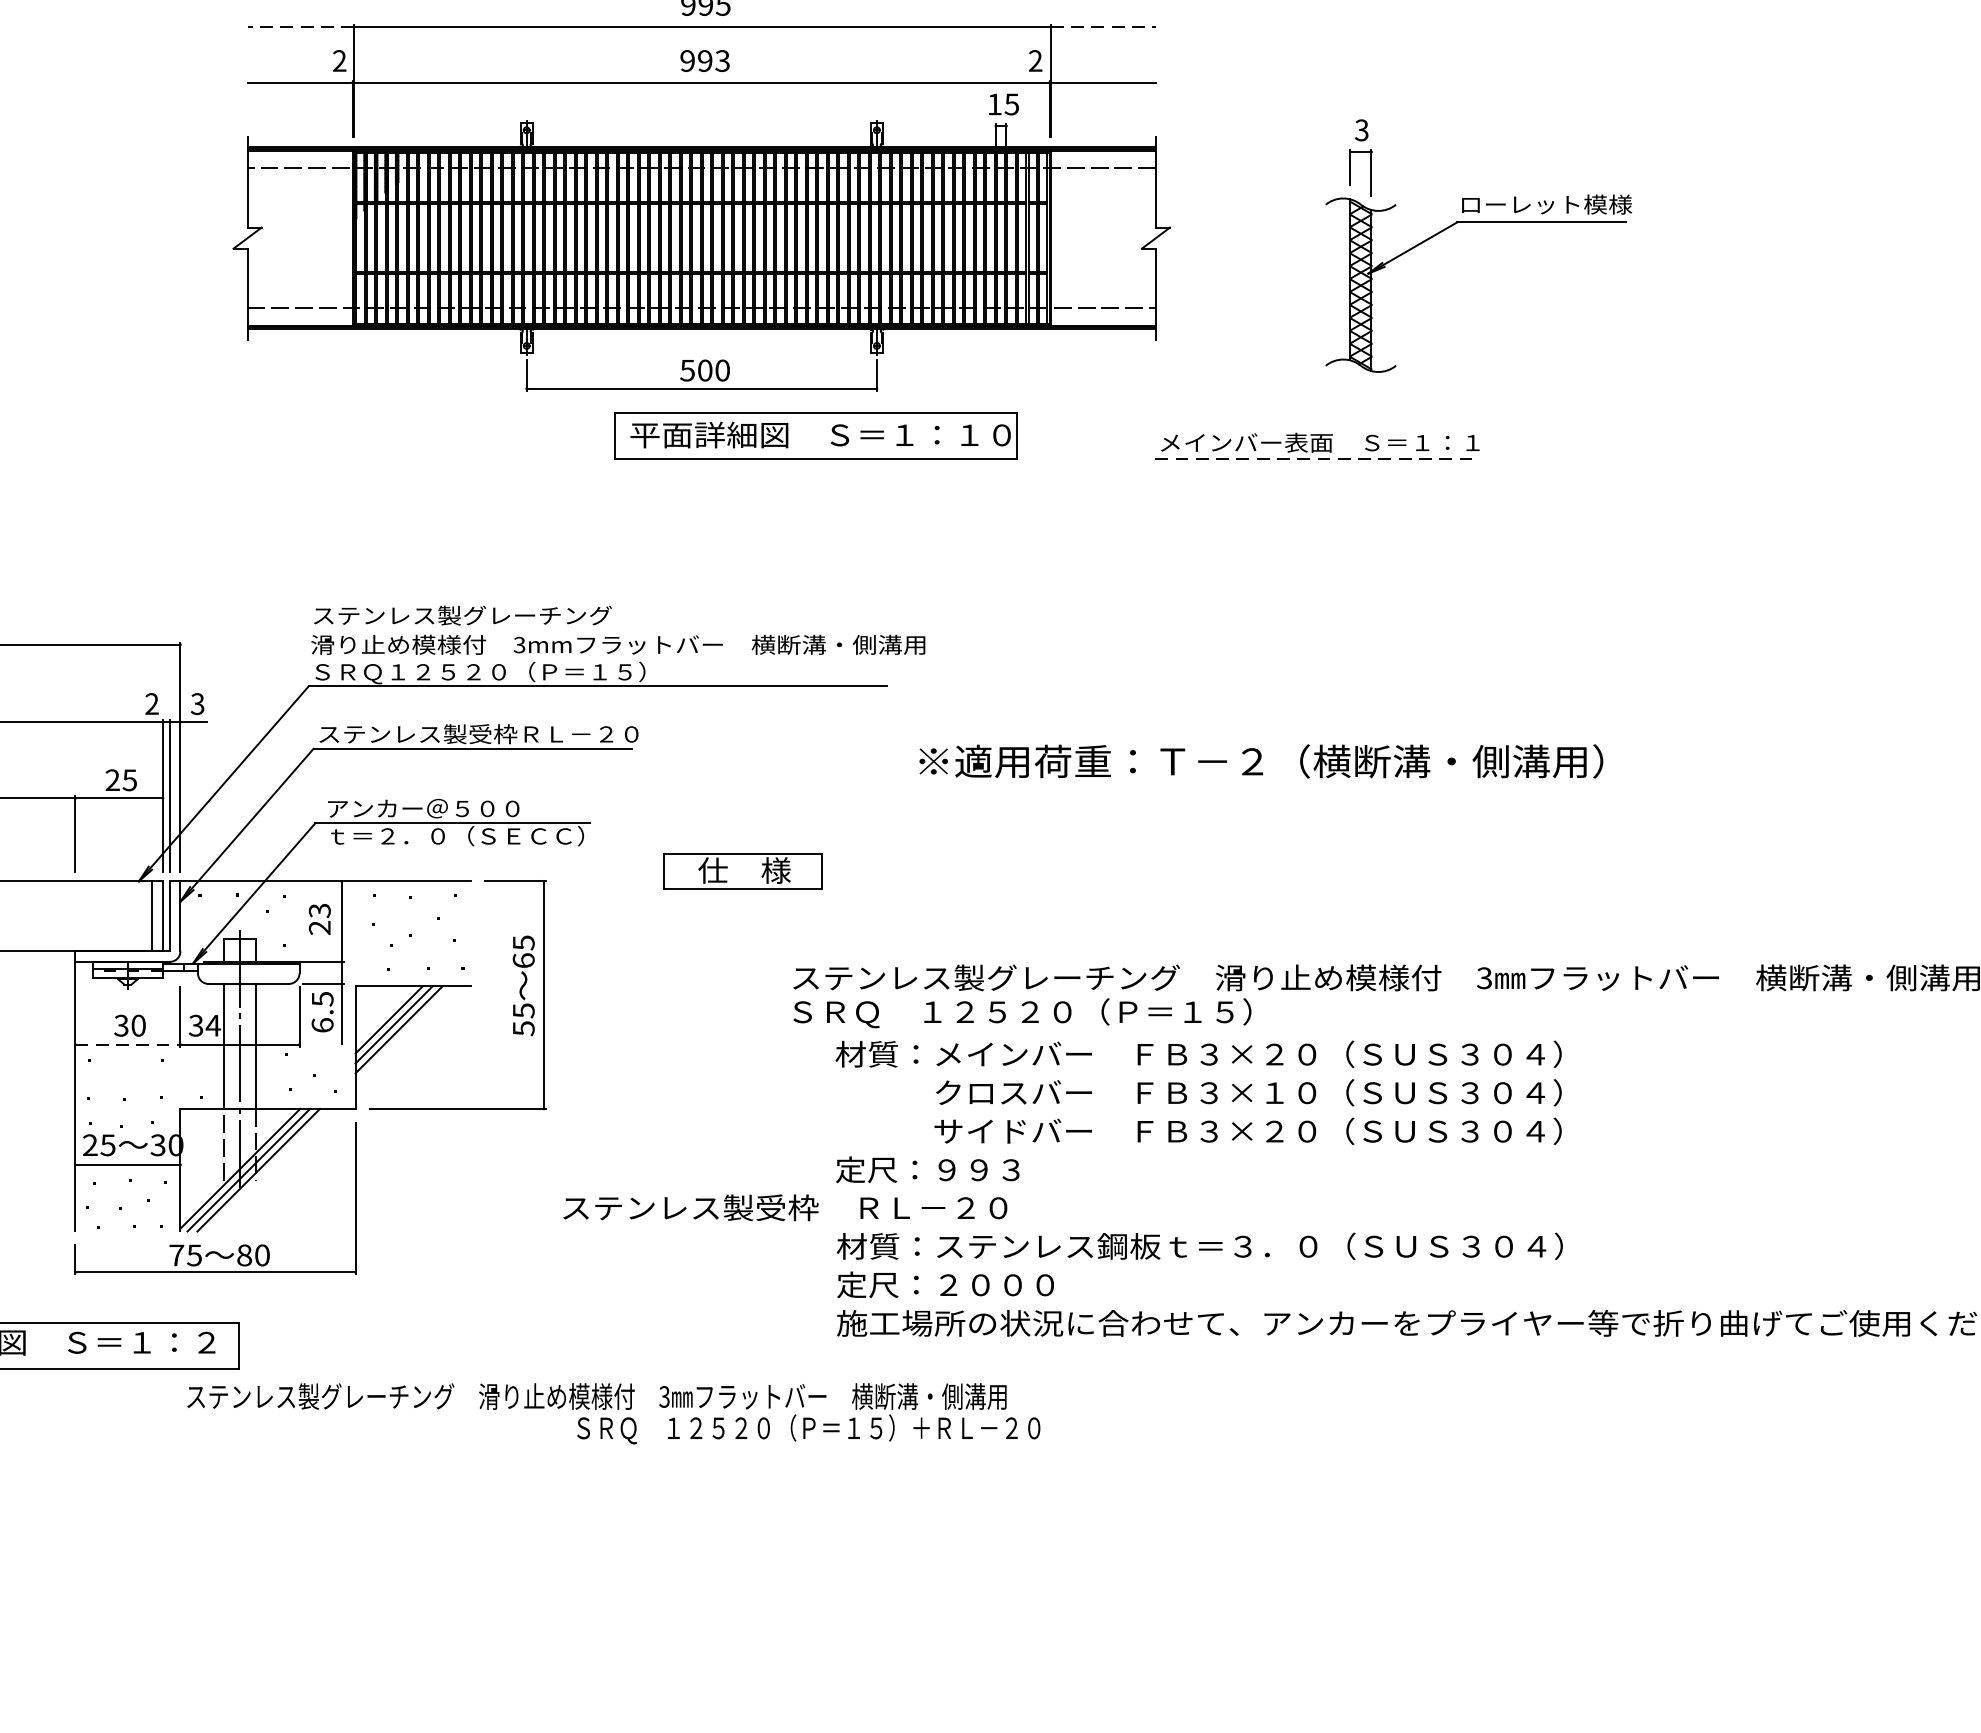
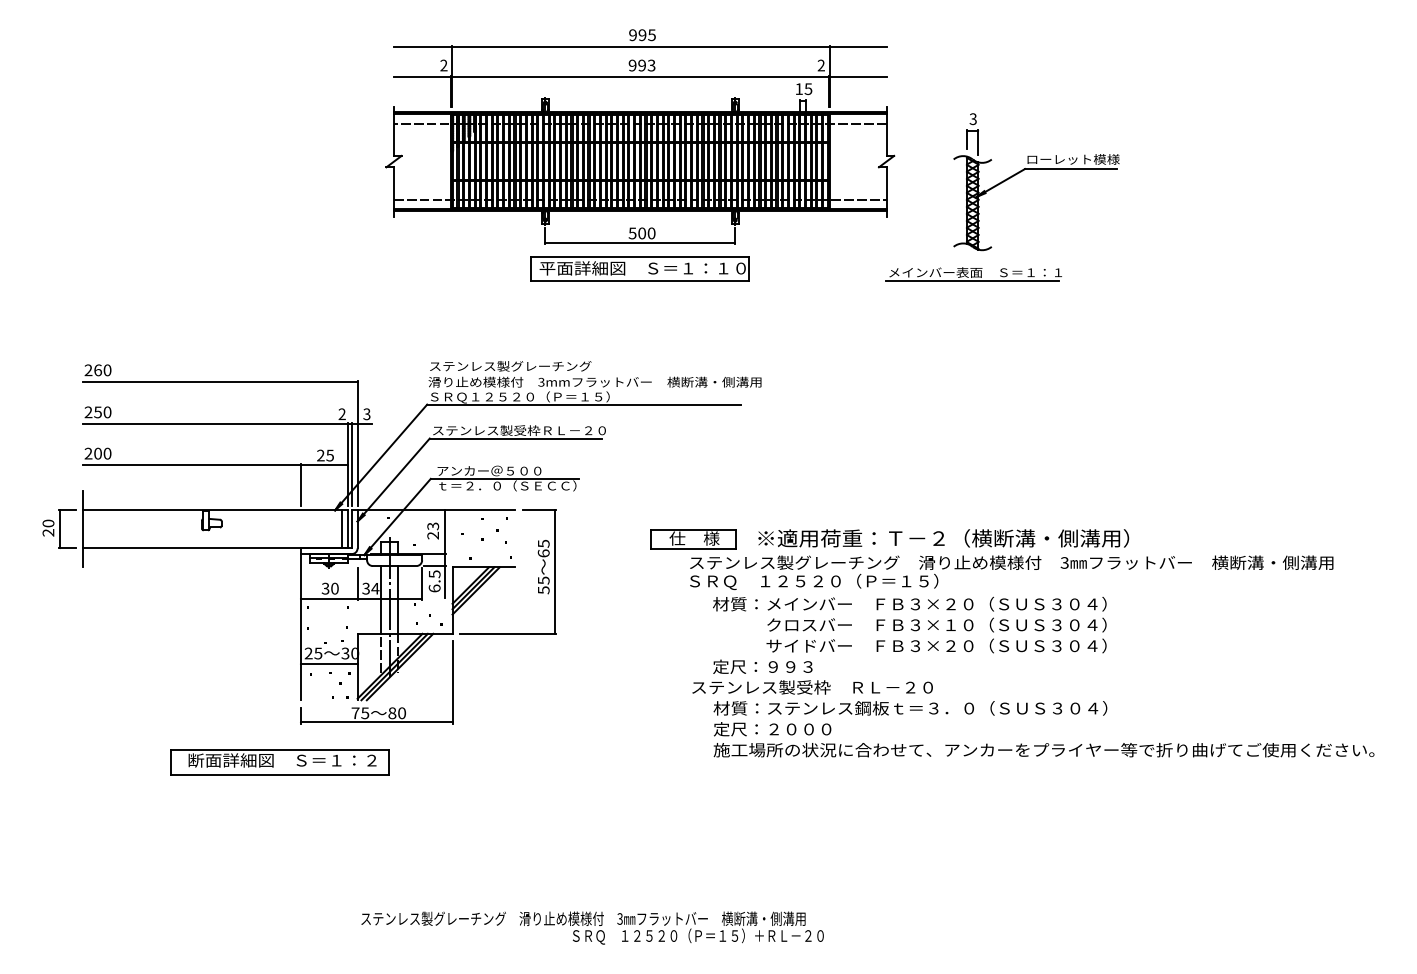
line: (300, 25) -> (422, 46), dashed -> solid
line: (1104, 25) -> (858, 46), dashed -> solid
part: (1478, 223) -> (1036, 169), moved
part: (814, 435) -> (639, 268), moved
line: (1314, 459) -> (972, 281), dashed -> solid
text: (1260, 761) -> (943, 538), moved
part: (742, 872) -> (693, 539), moved
line: (128, 1043) -> (329, 598), dashed -> solid
text: (785, 1207) -> (812, 687), moved
text: (613, 1412) -> (592, 927), moved

